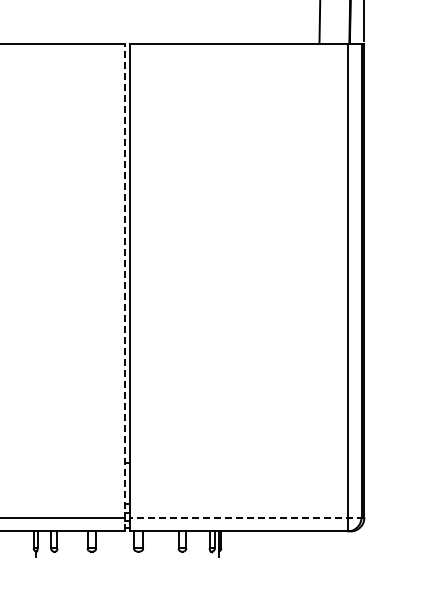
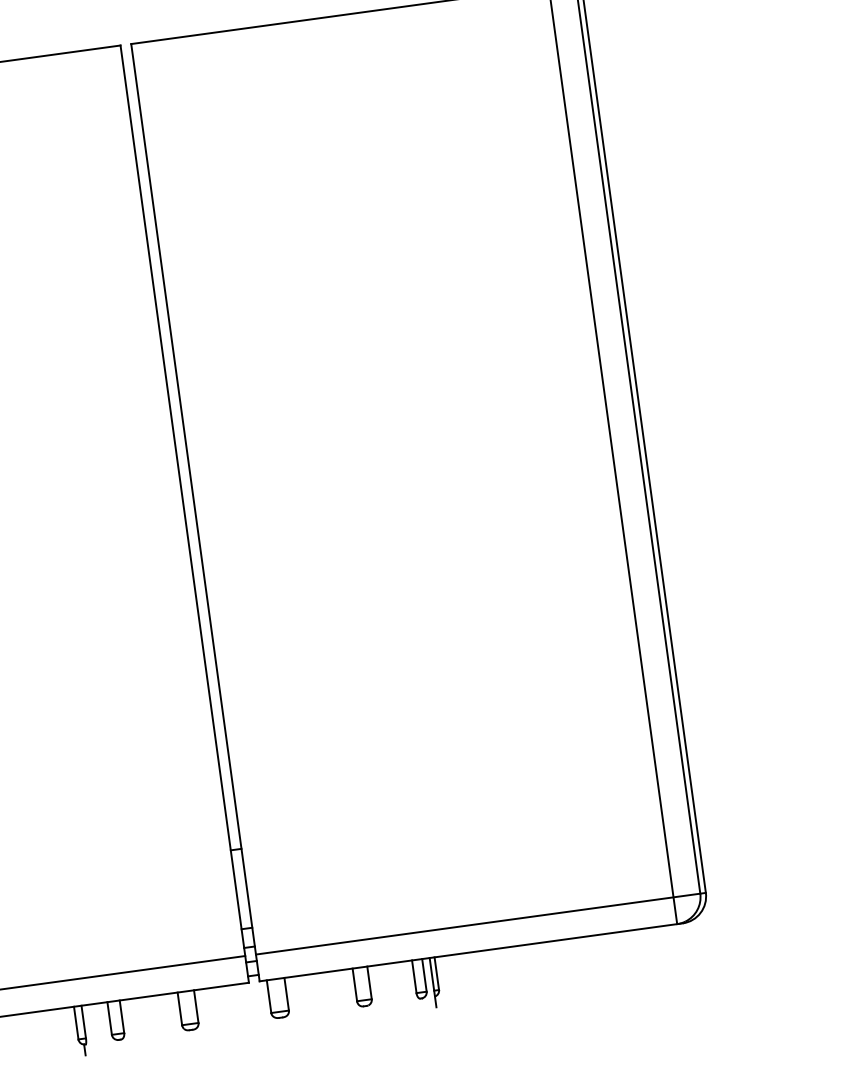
line: (124, 287) -> (184, 514), dashed -> solid
line: (246, 517) -> (479, 923), dashed -> solid

